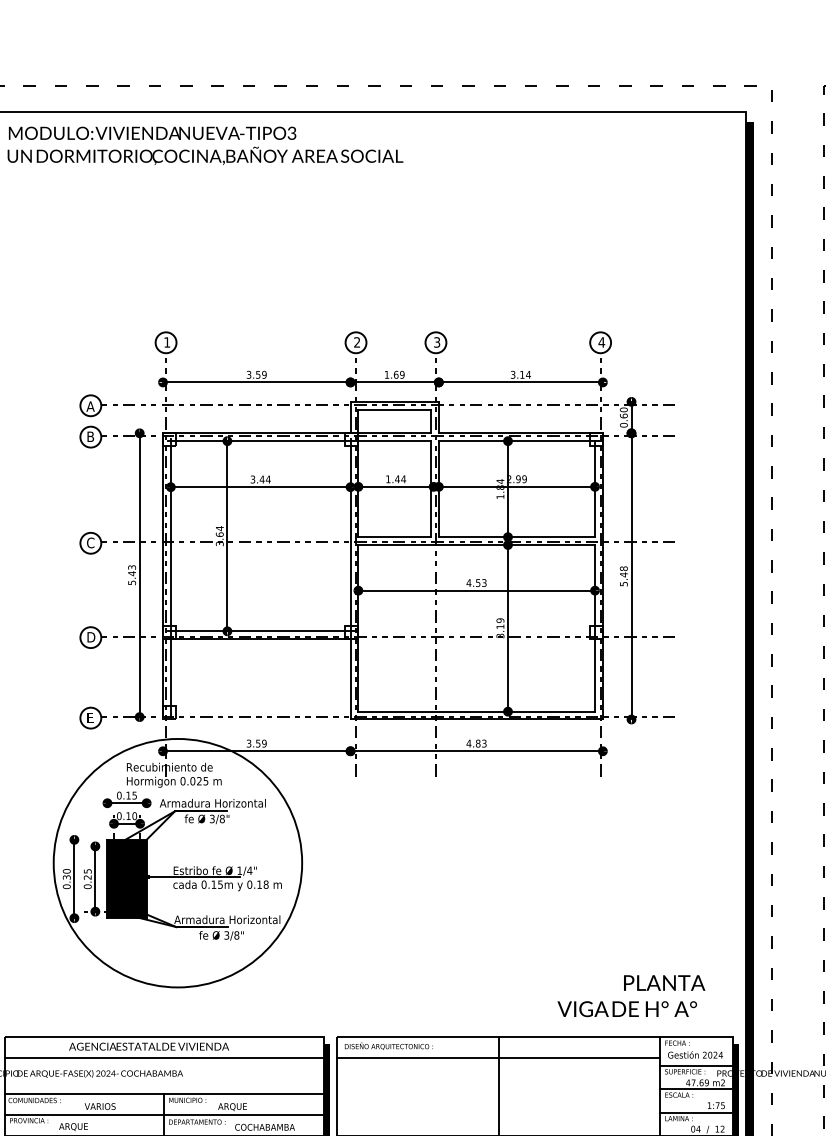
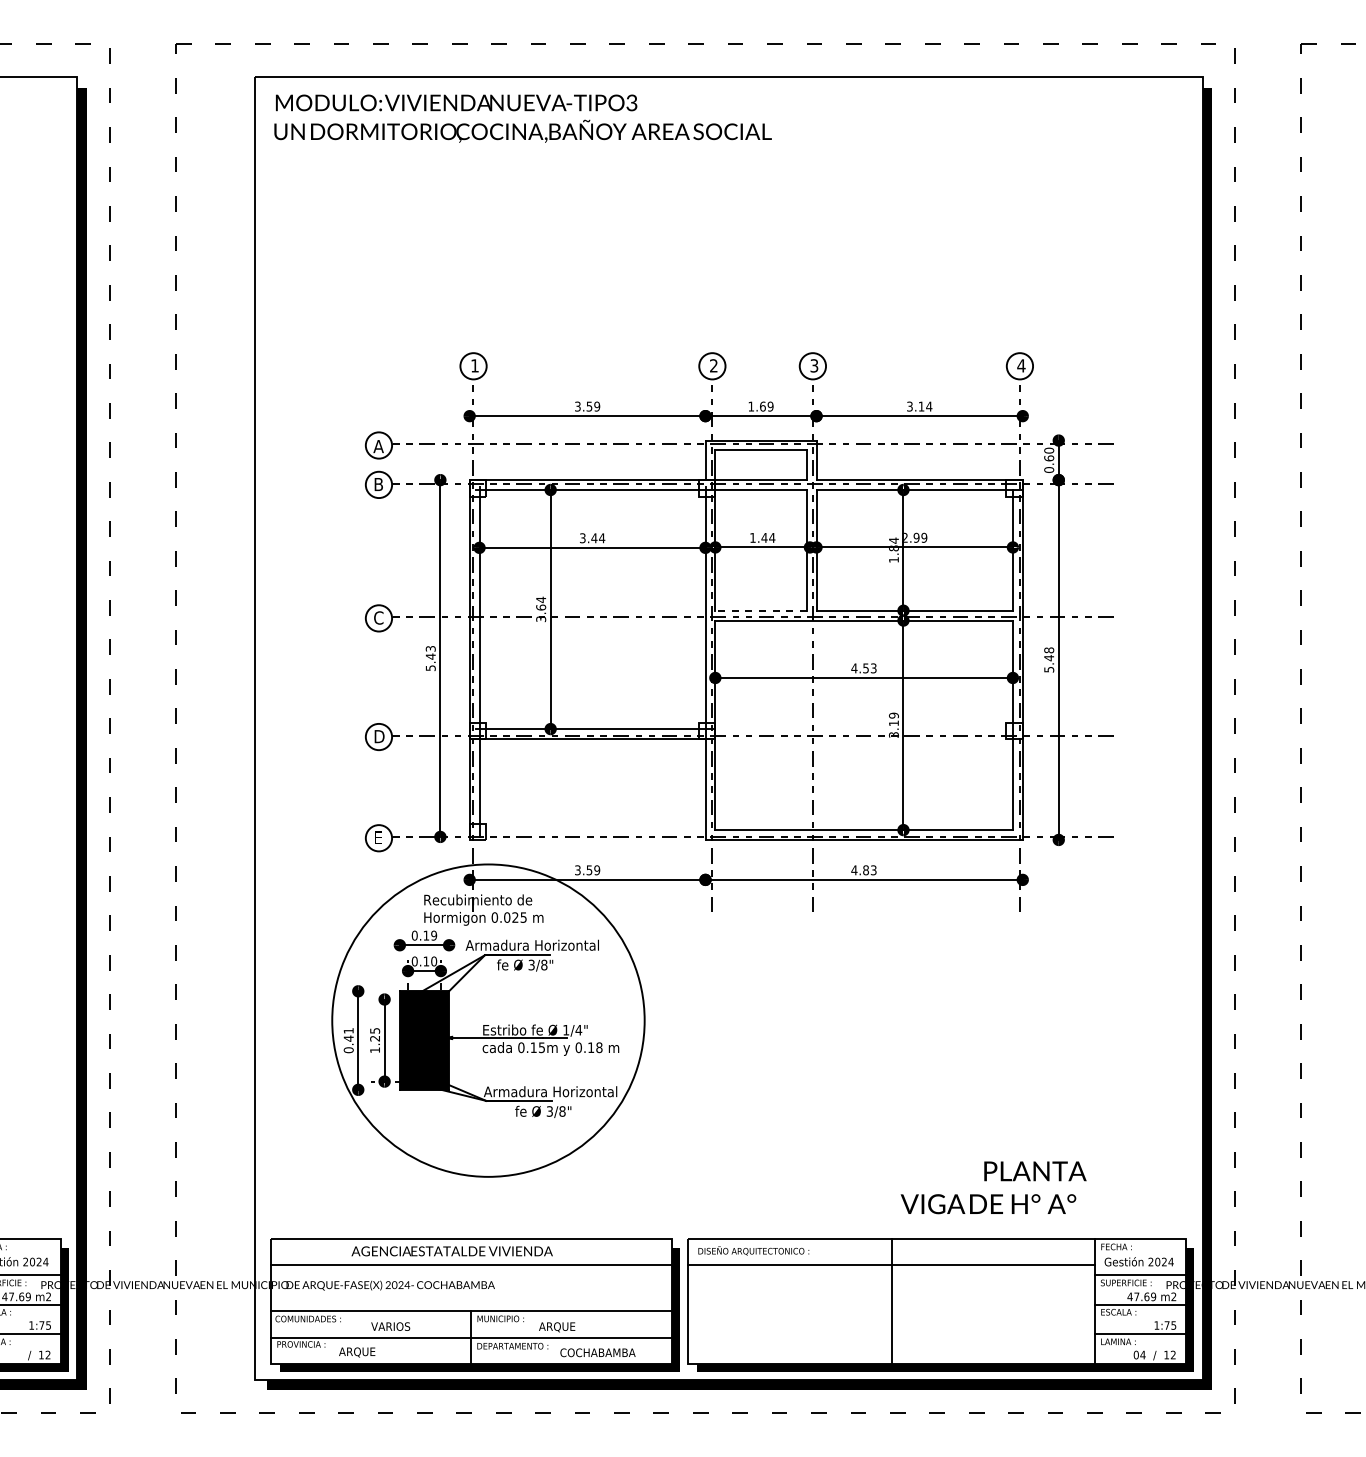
line: (395, 537) -> (761, 610), solid -> dashed
text: (135, 795) -> (434, 935), 0.15 -> 0.19
text: (66, 874) -> (348, 1034), 0.30 -> 0.41
text: (88, 886) -> (375, 1050), 0.25 -> 1.25
text: (631, 995) -> (993, 1187), moved

